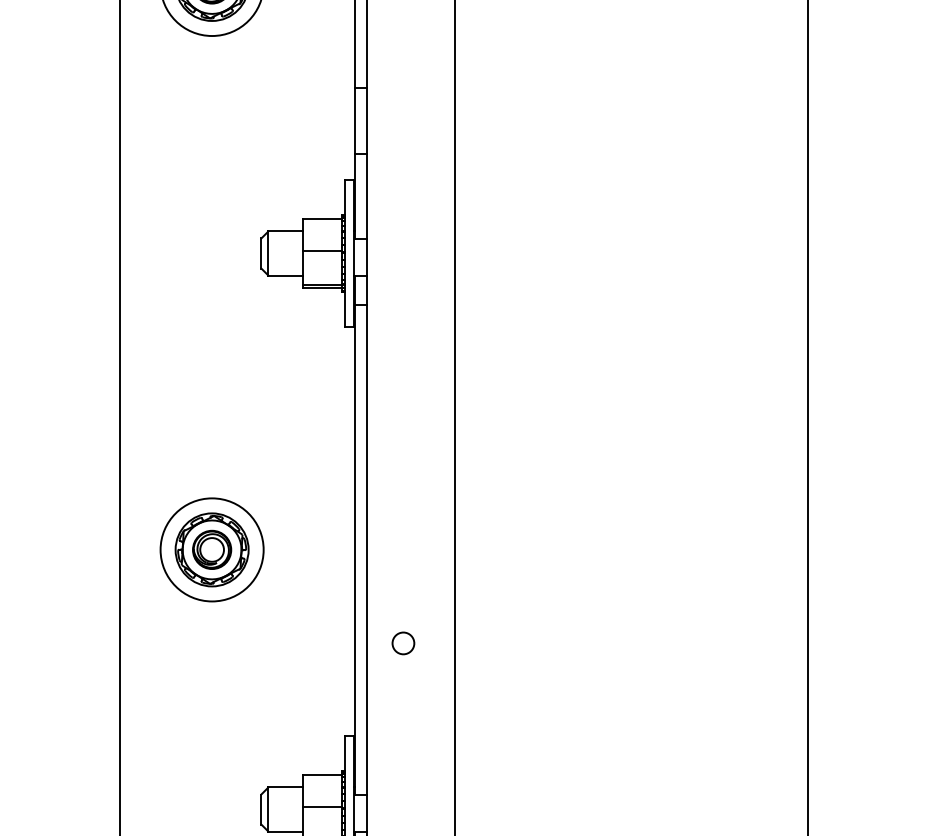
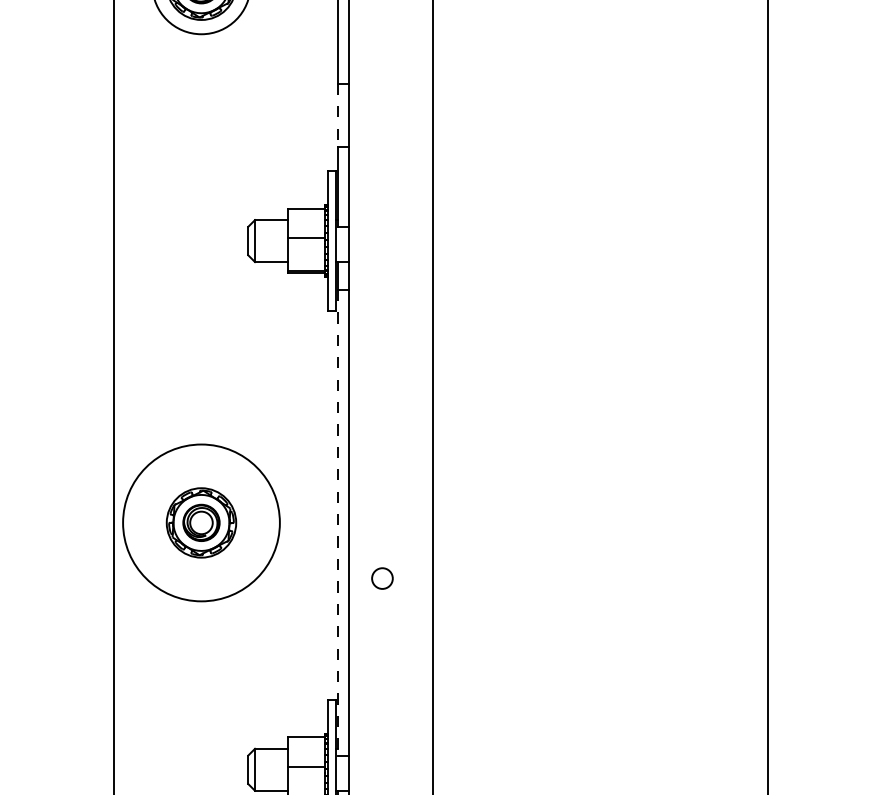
line: (355, 121) -> (337, 115), solid -> dashed
circle: (211, 549) -> (200, 522), size x1.6
line: (355, 549) -> (337, 522), solid -> dashed
circle: (403, 643) -> (382, 578), moved

